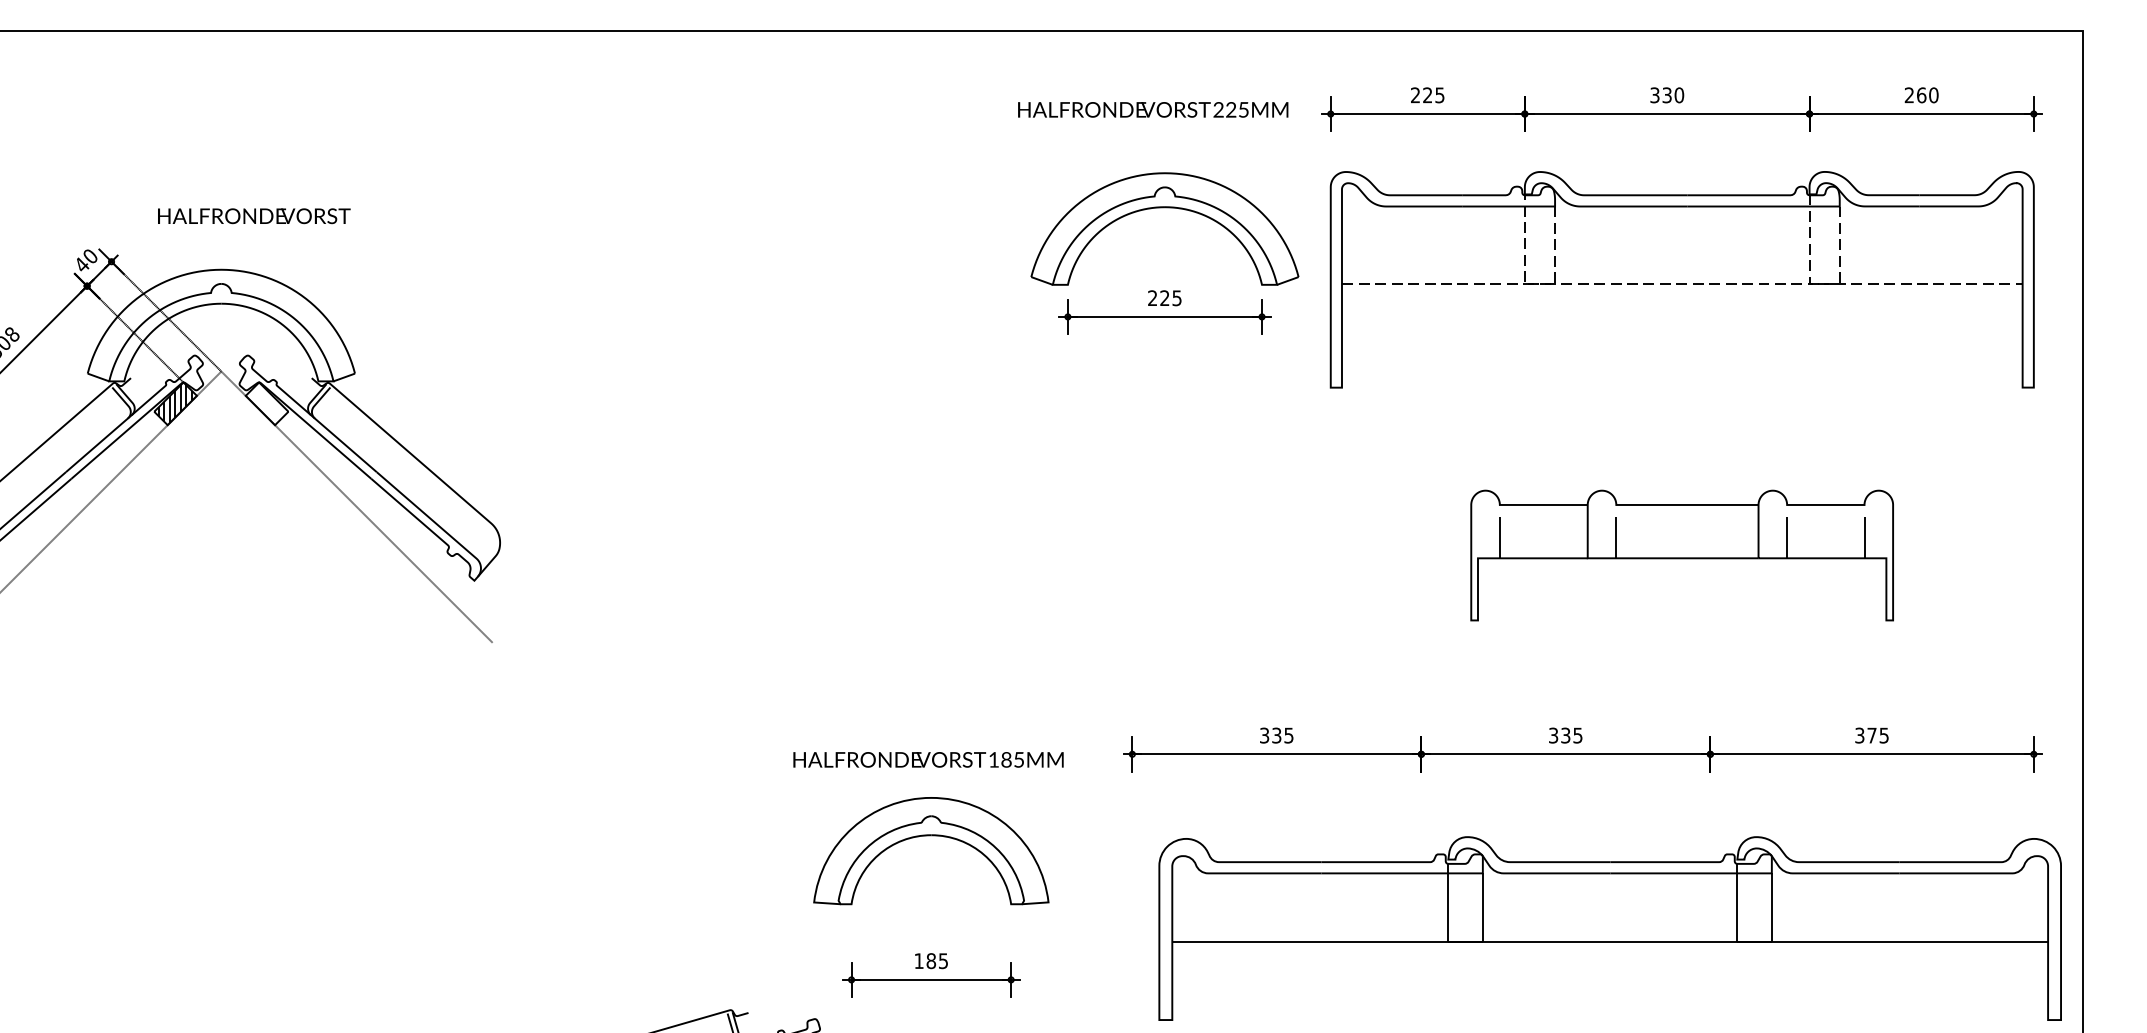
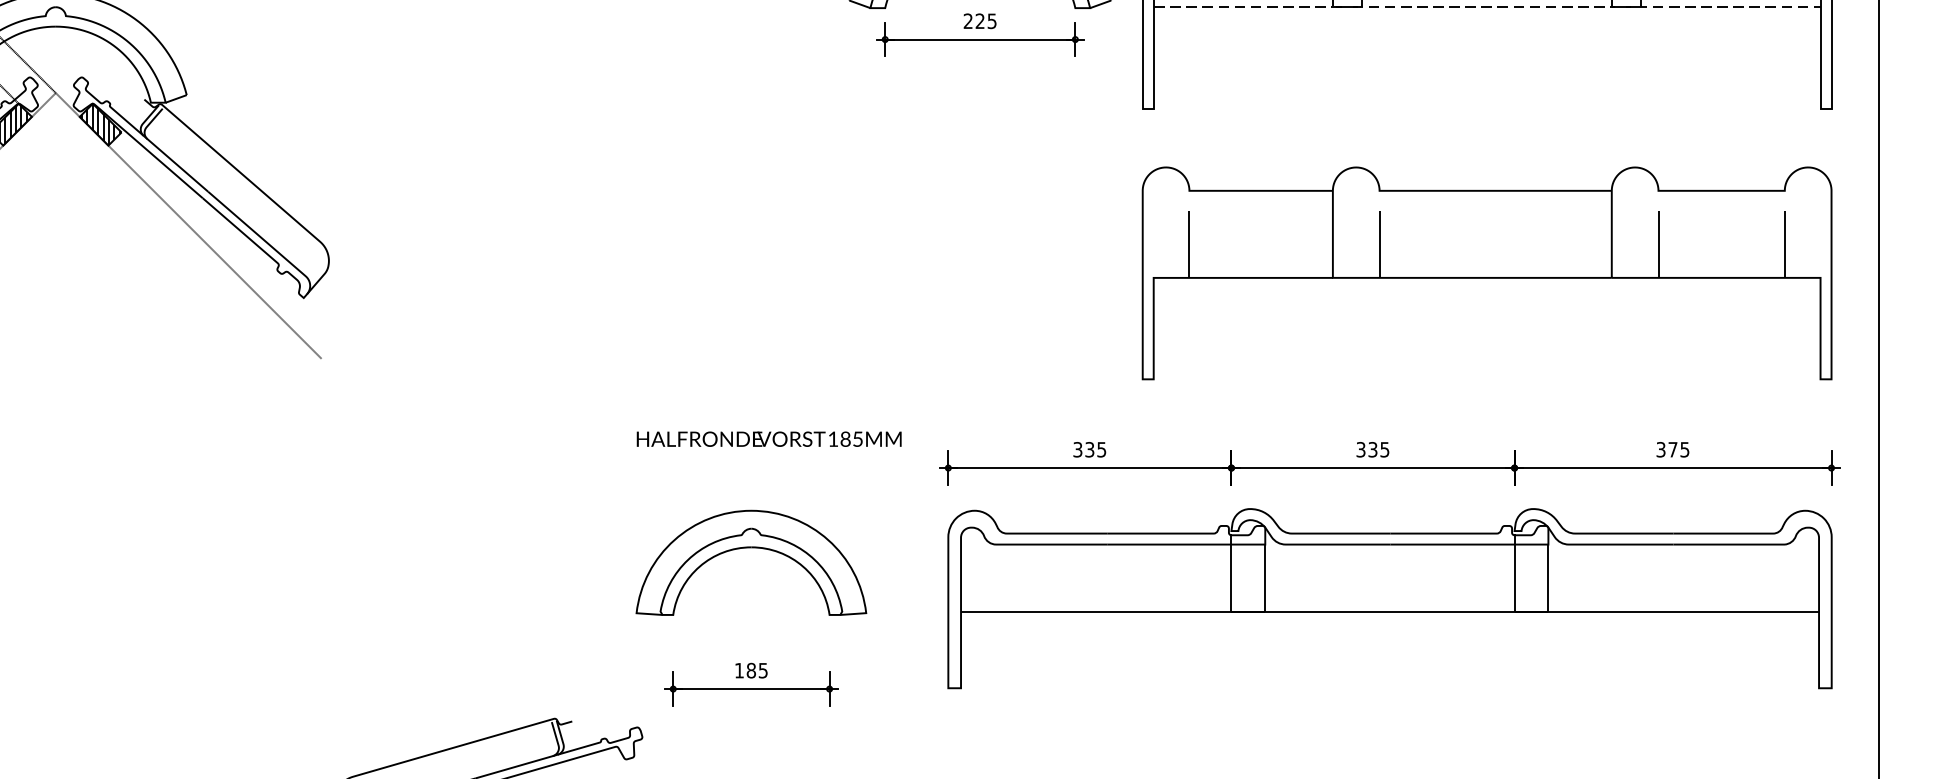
hatch: (267, 403) -> (101, 124), added
part: (1681, 555) -> (1486, 273), size x1.67
text: (928, 759) -> (769, 438), moved
part: (1609, 928) -> (1389, 598), moved

